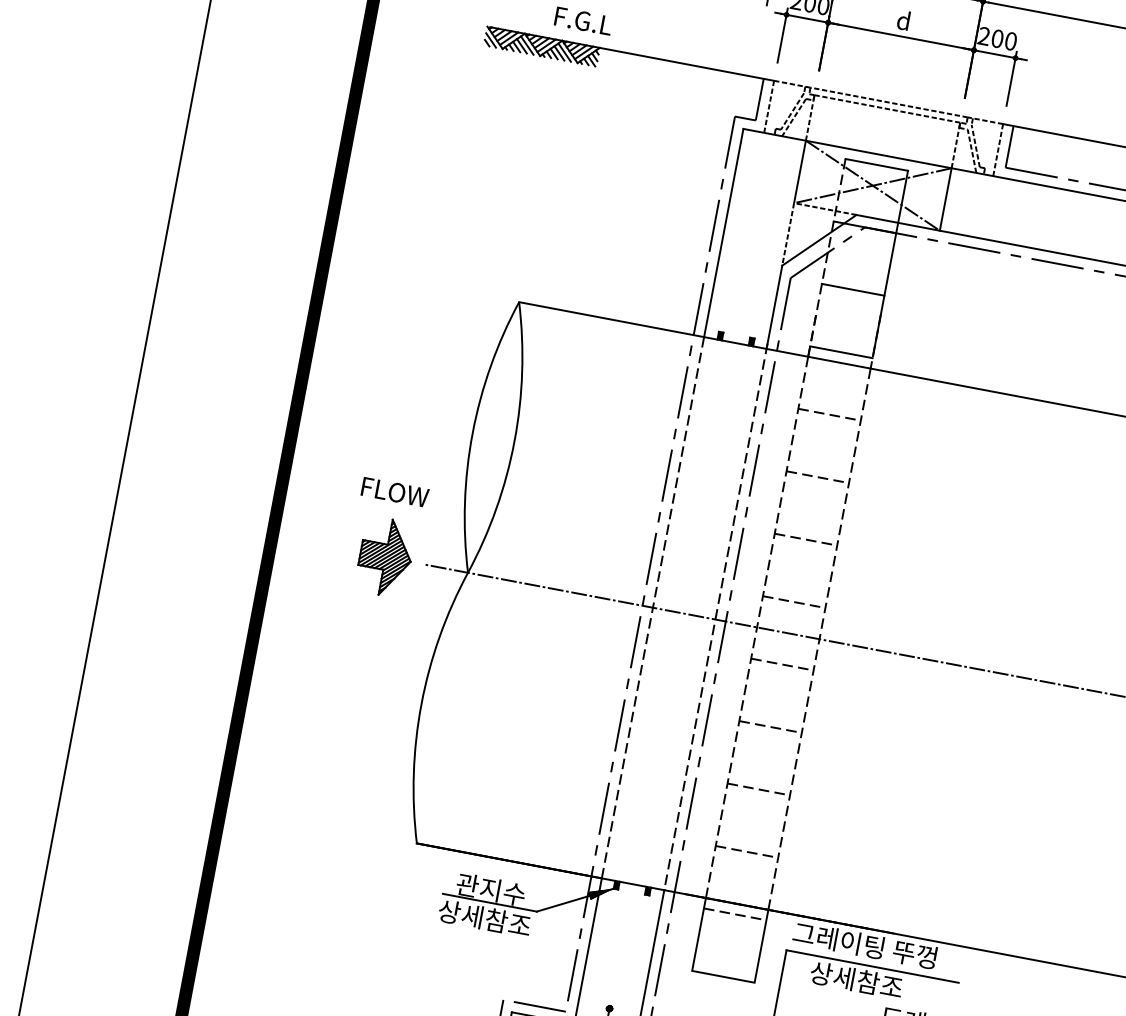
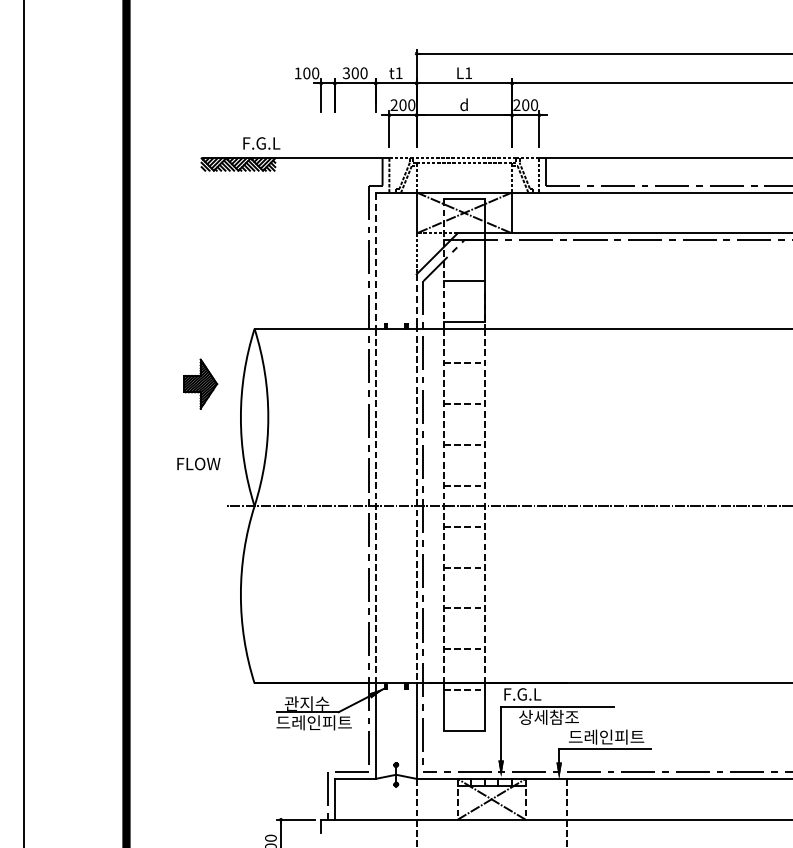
line: (723, 234) -> (375, 261), solid -> dashed
line: (773, 308) -> (416, 302), solid -> dashed
part: (385, 556) -> (200, 383), moved
text: (495, 920) -> (313, 722), 상세참조 -> 드레인피트
text: (864, 943) -> (549, 693), 그레이팅 뚜껑 -> F.G.L

